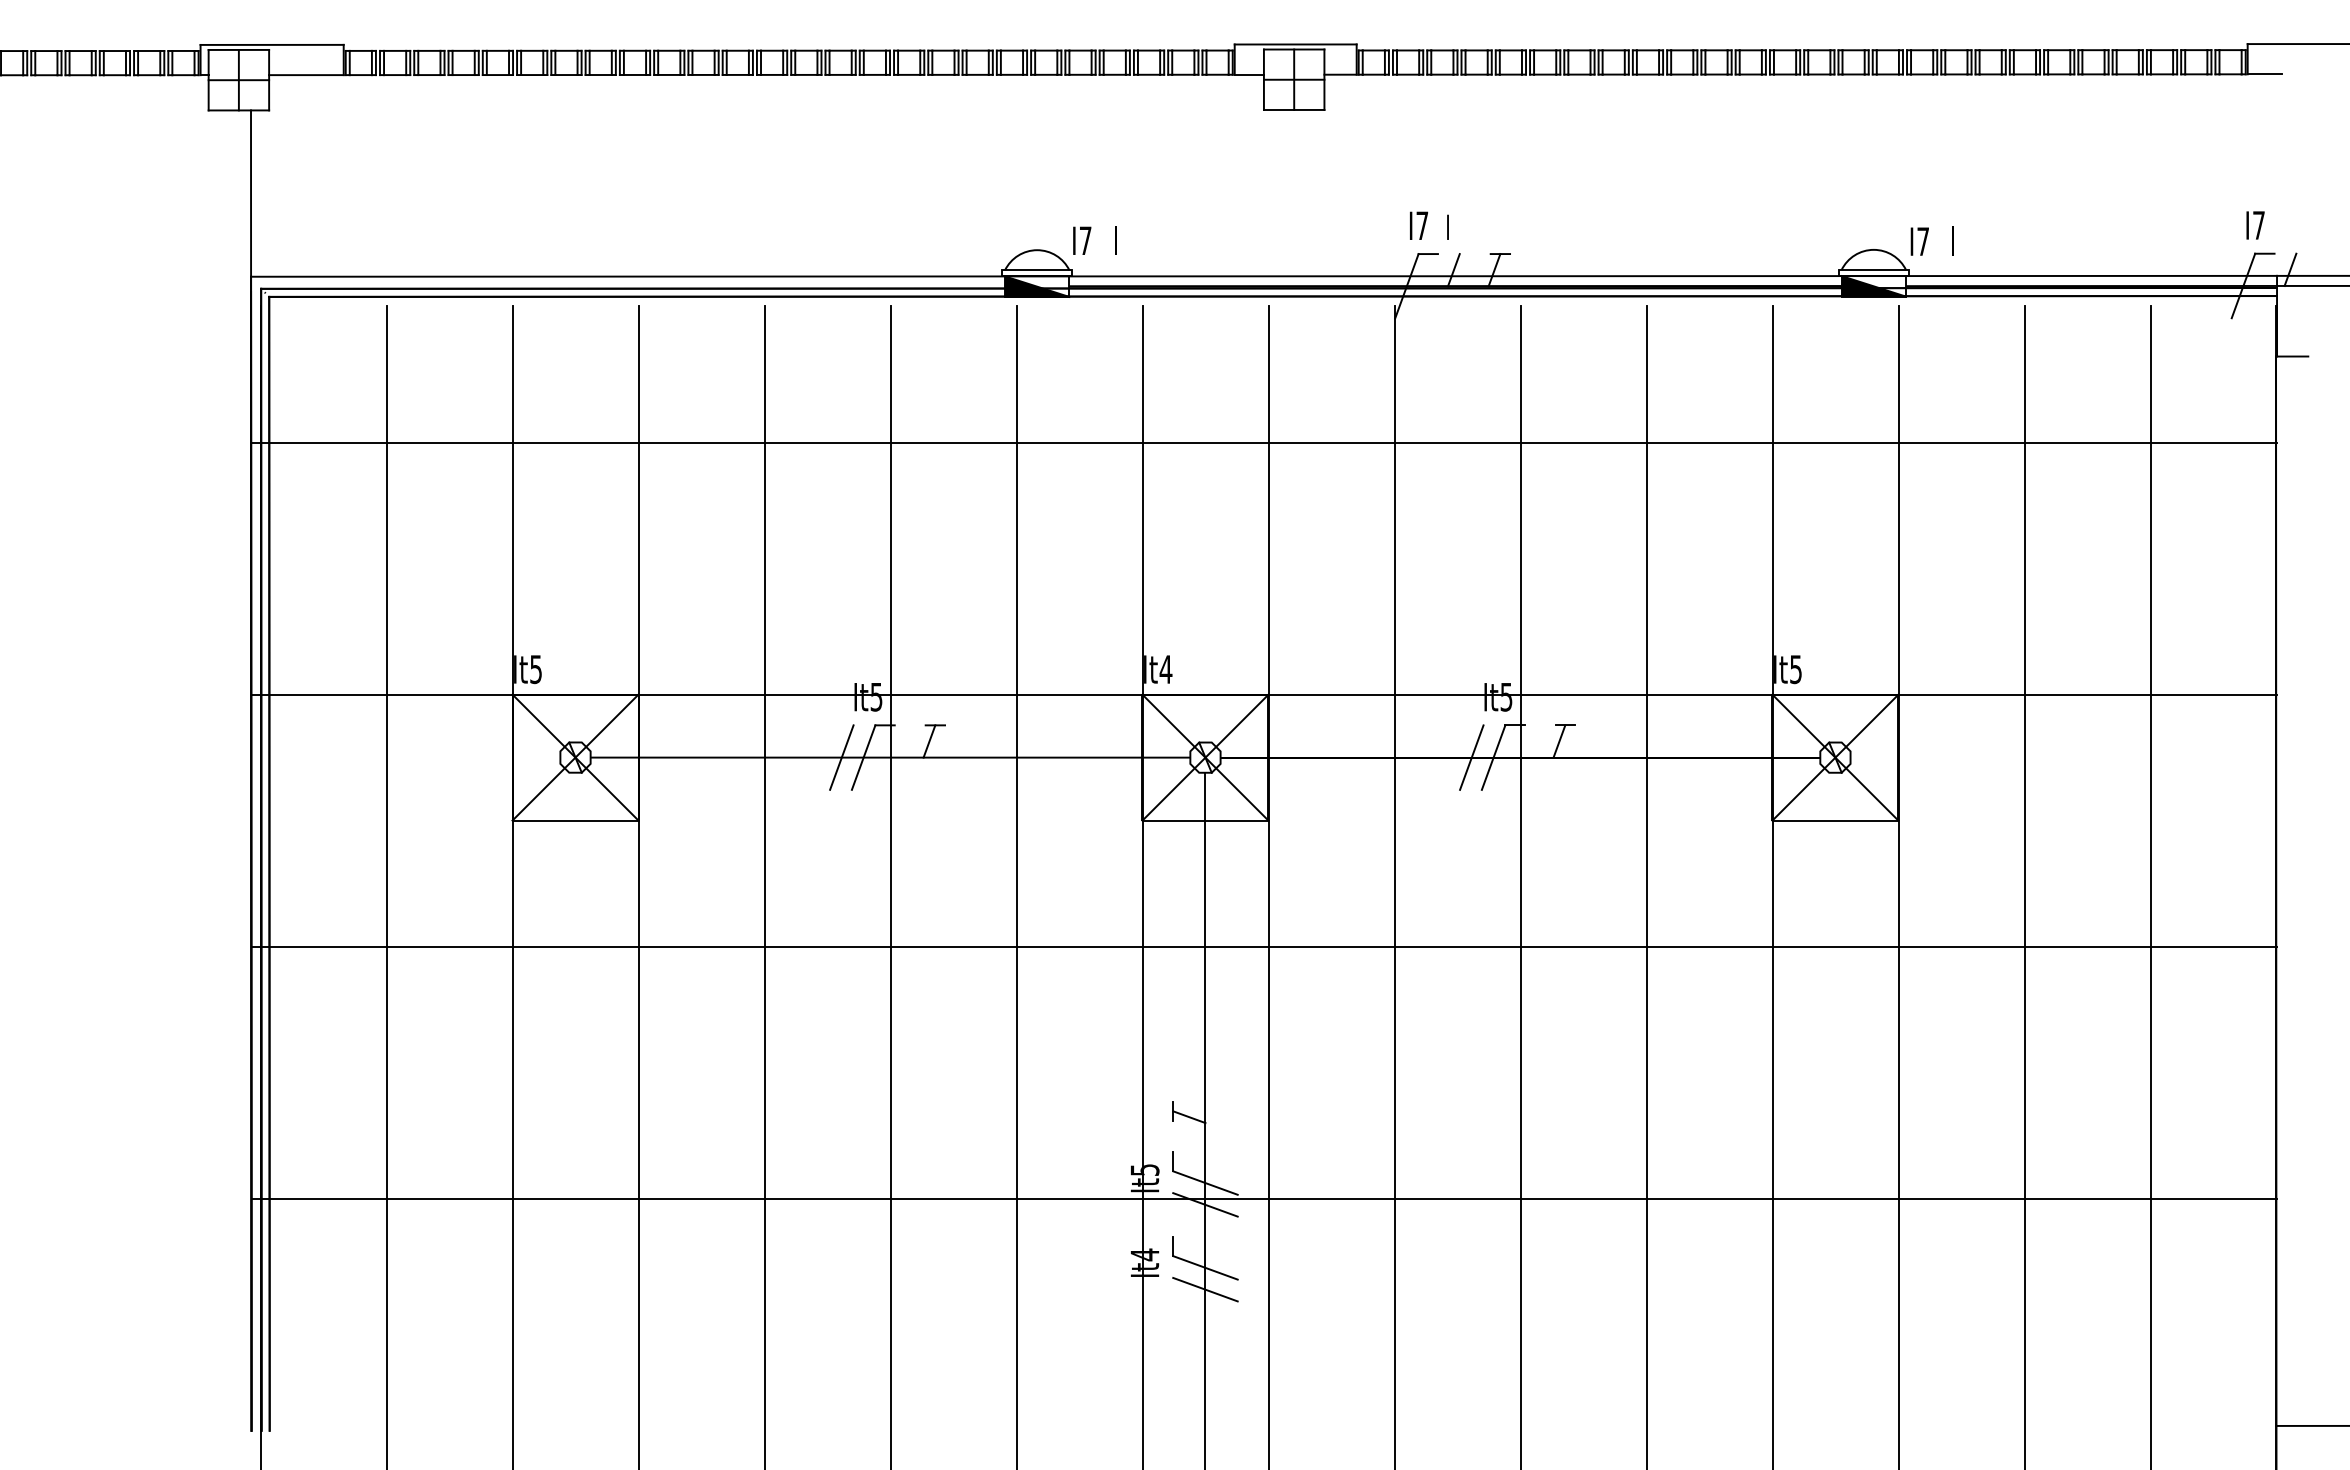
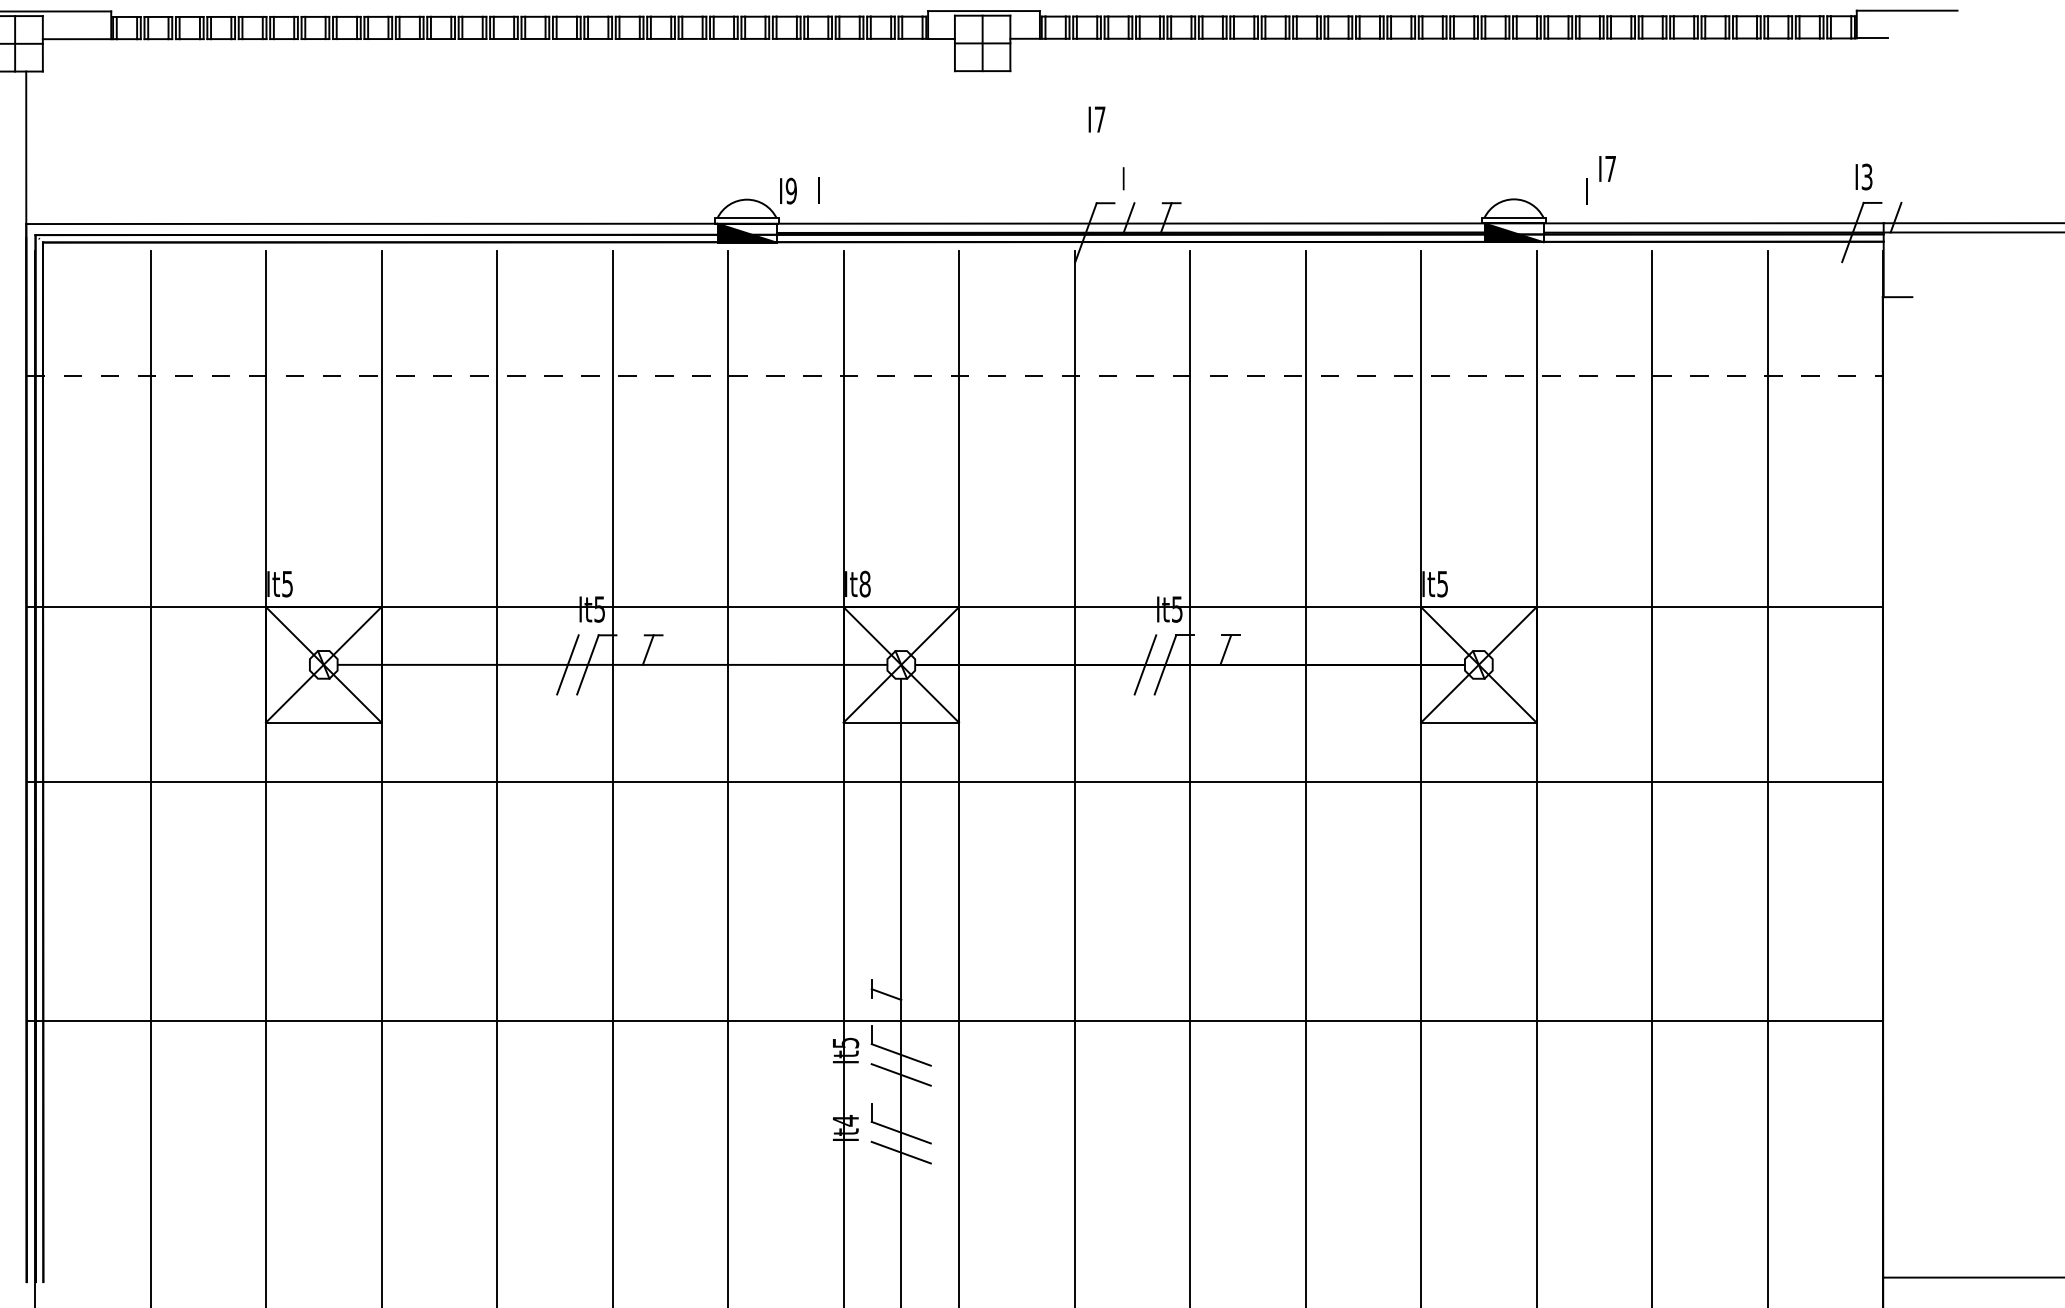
text: (1419, 225) -> (1097, 119), moved
text: (2258, 225) -> (1866, 177), I7 -> I3
text: (1085, 240) -> (791, 190), I7 -> I9
text: (1919, 241) -> (1607, 168), moved
line: (1264, 442) -> (955, 375), solid -> dashed
text: (1165, 669) -> (864, 584), It4 -> It8
line: (1263, 946) -> (954, 782), moved
line: (1263, 1198) -> (954, 1020), moved

